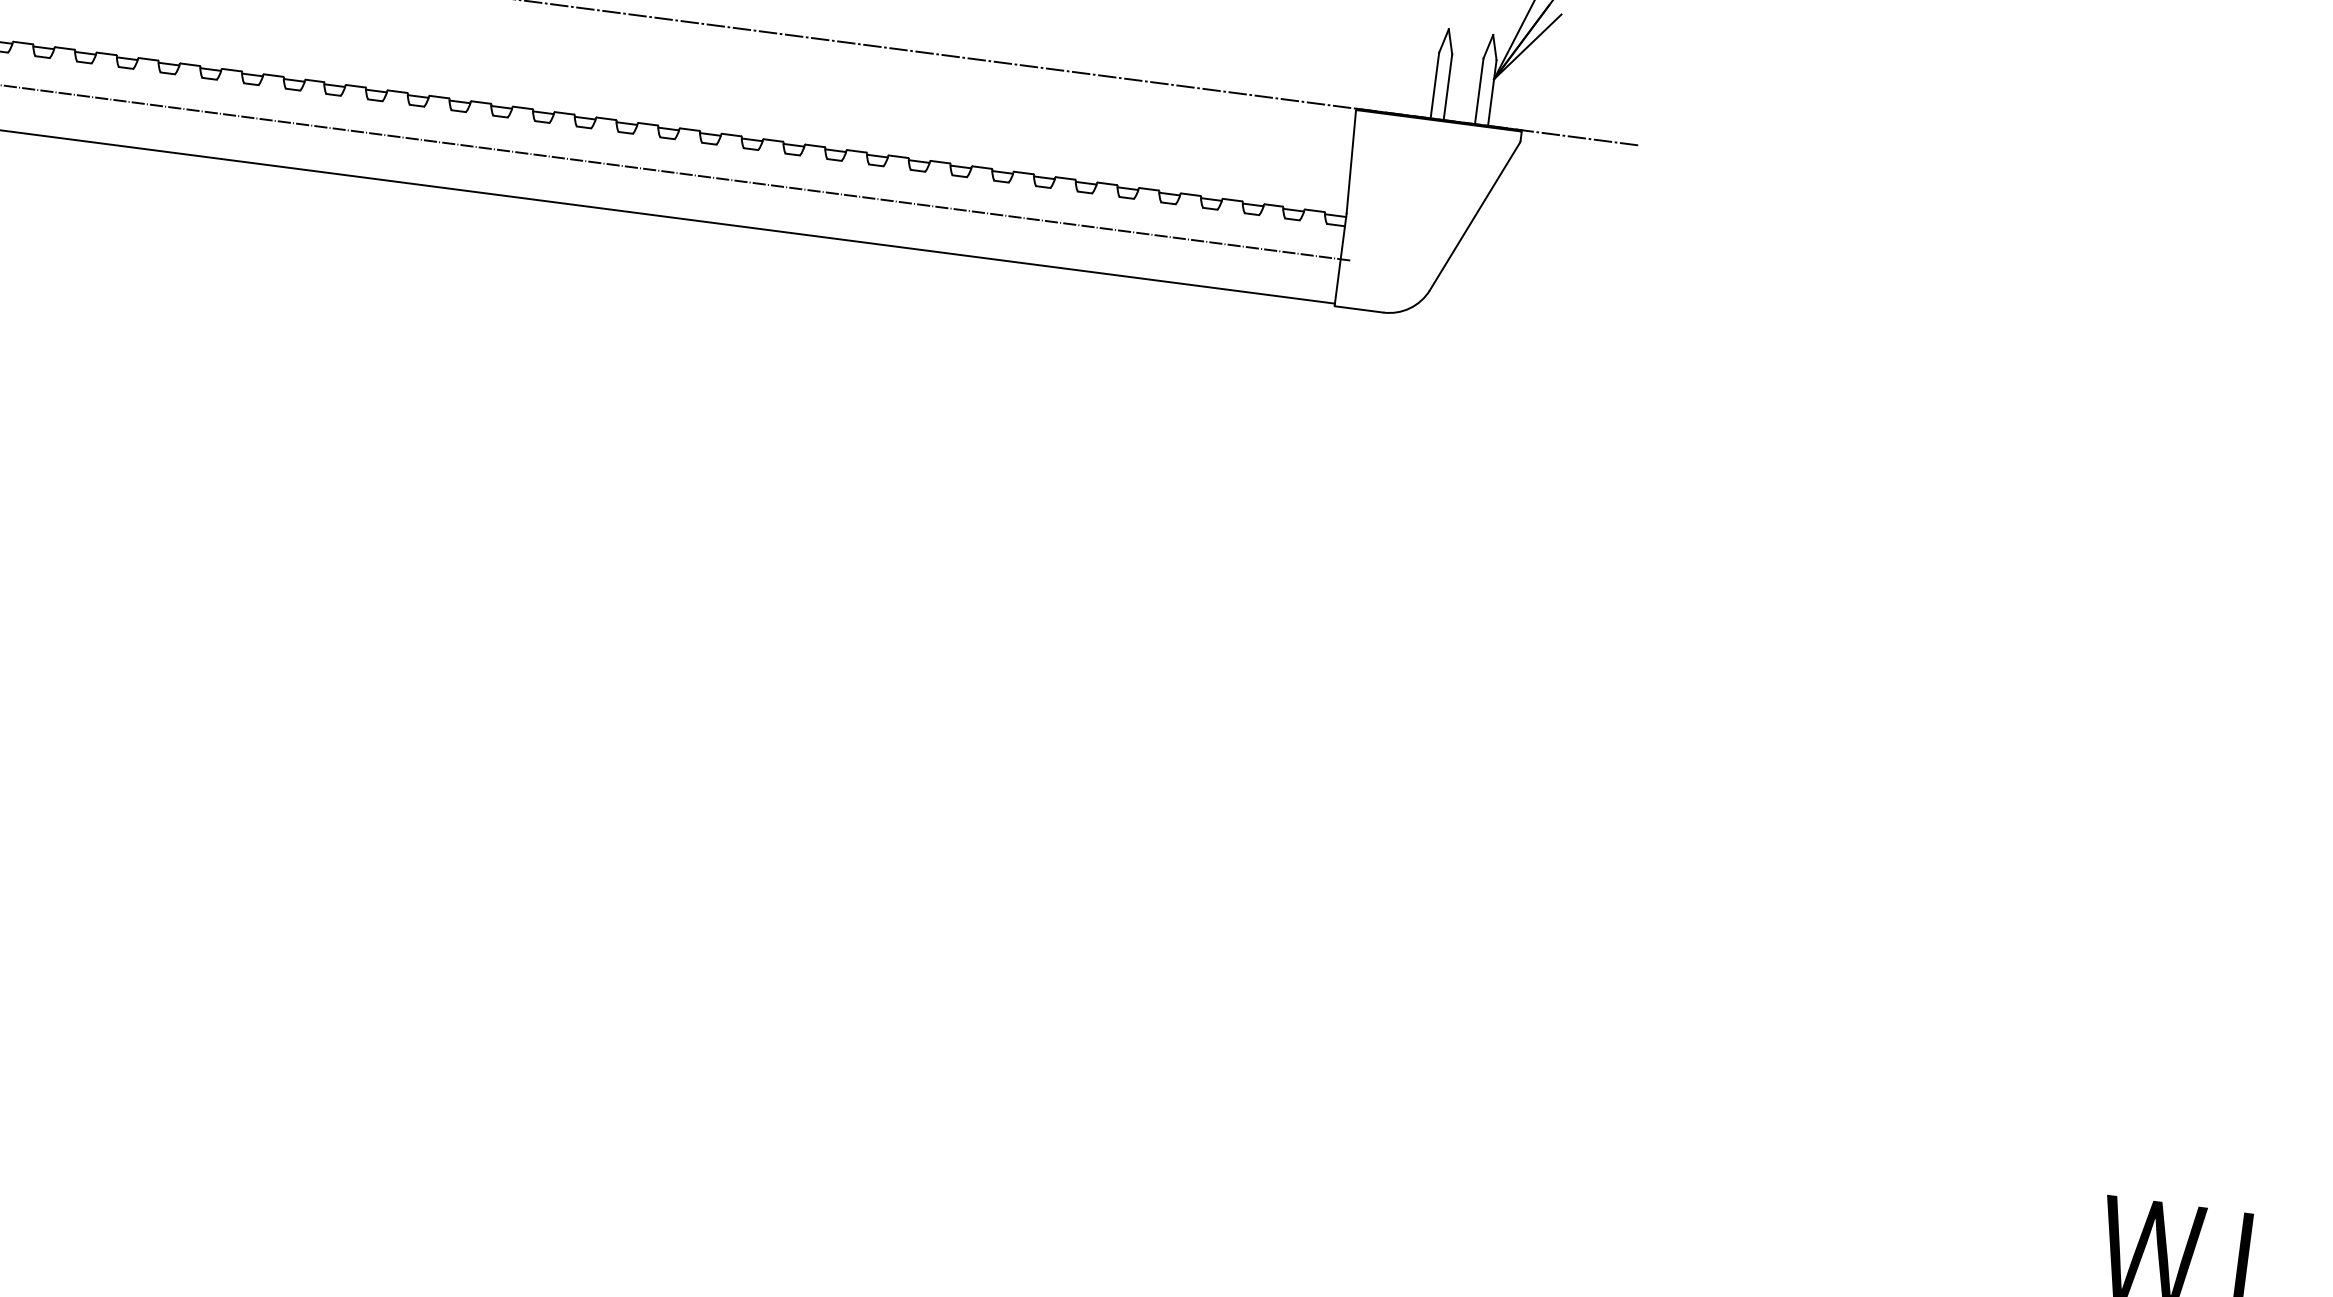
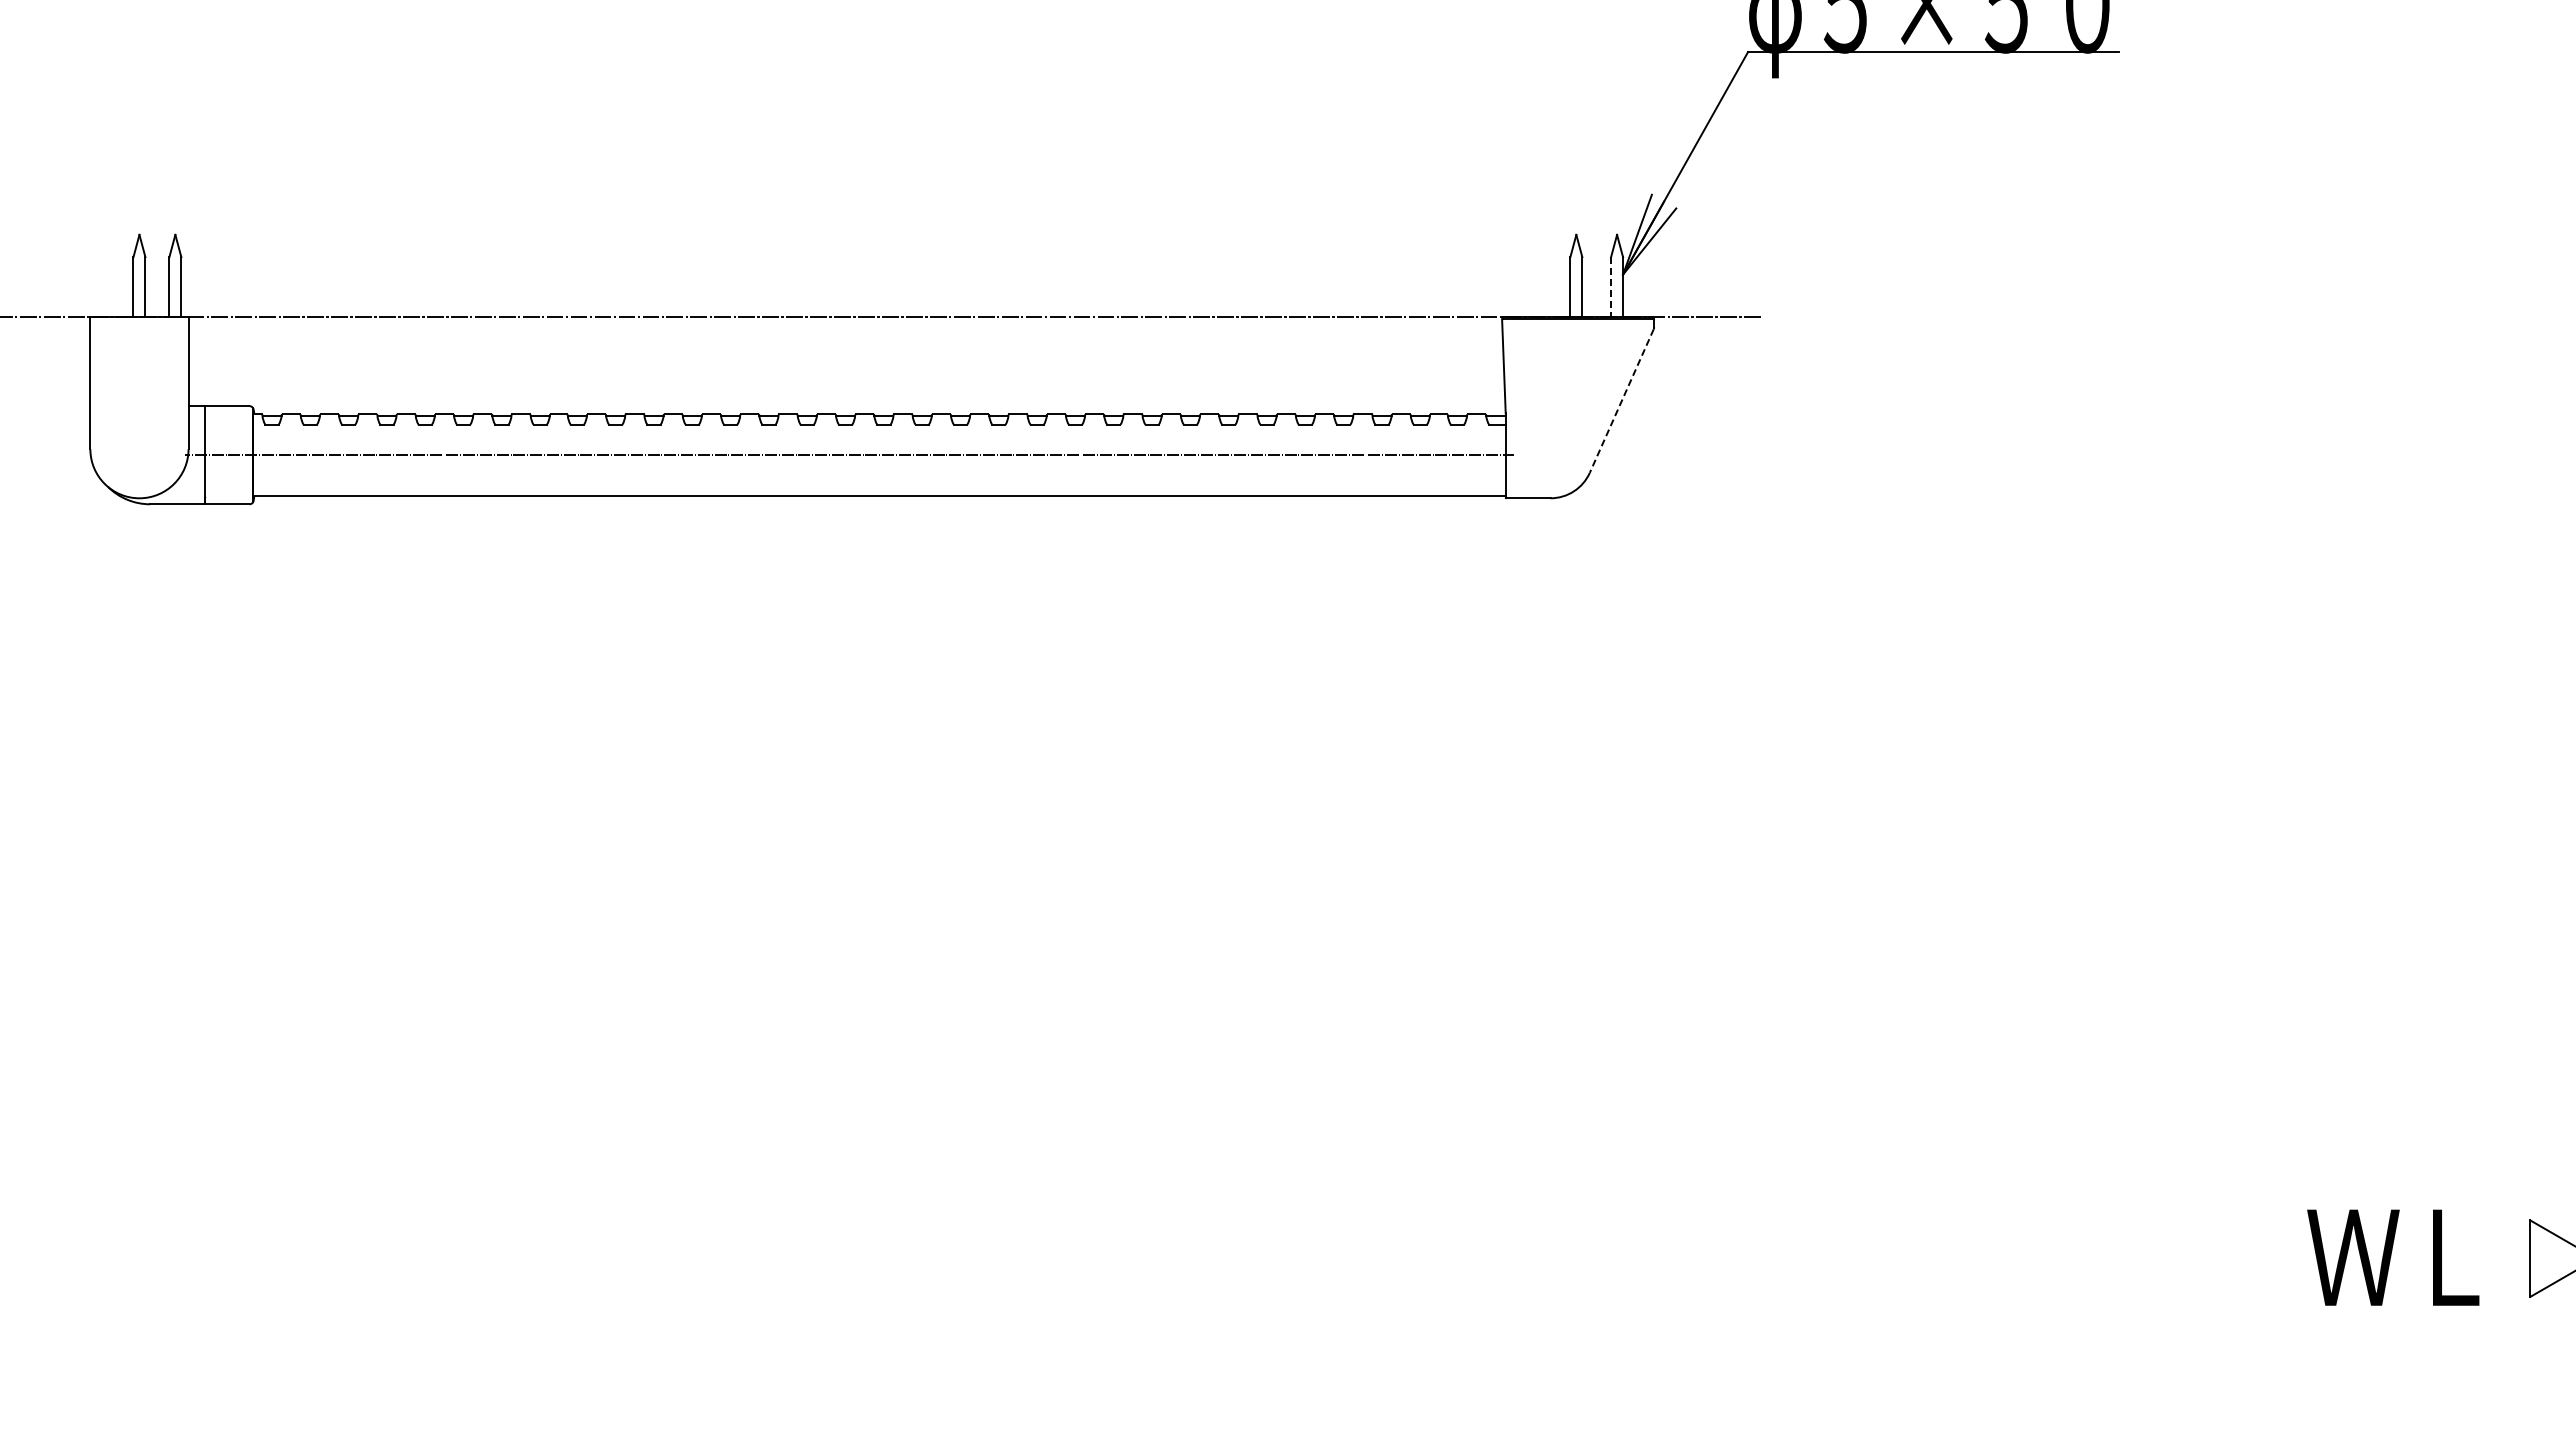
line: (1479, 91) -> (1611, 287), solid -> dashed
line: (1474, 216) -> (1621, 400), solid -> dashed

